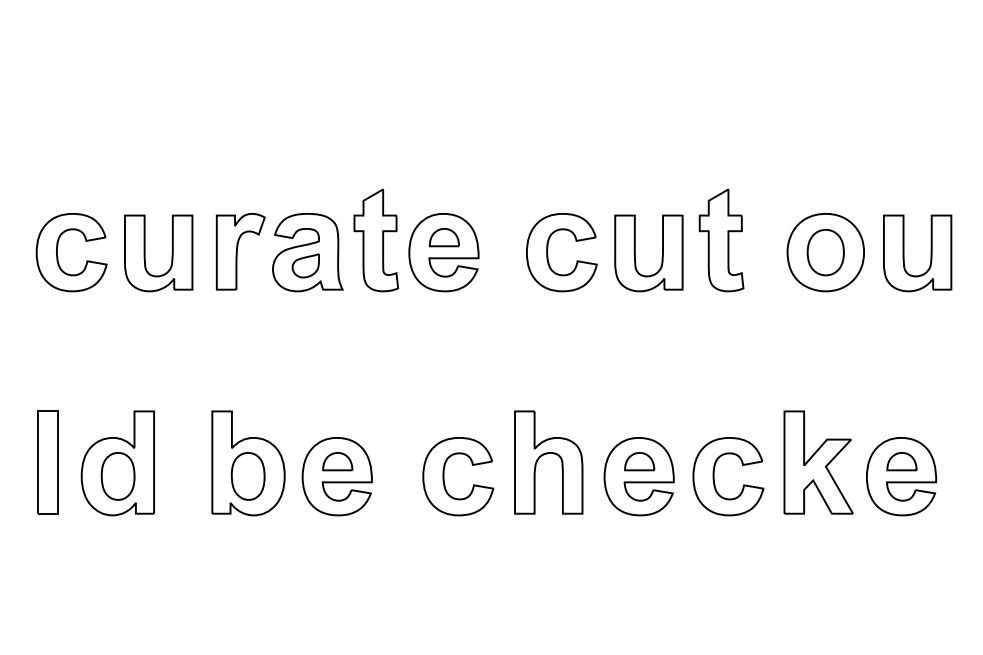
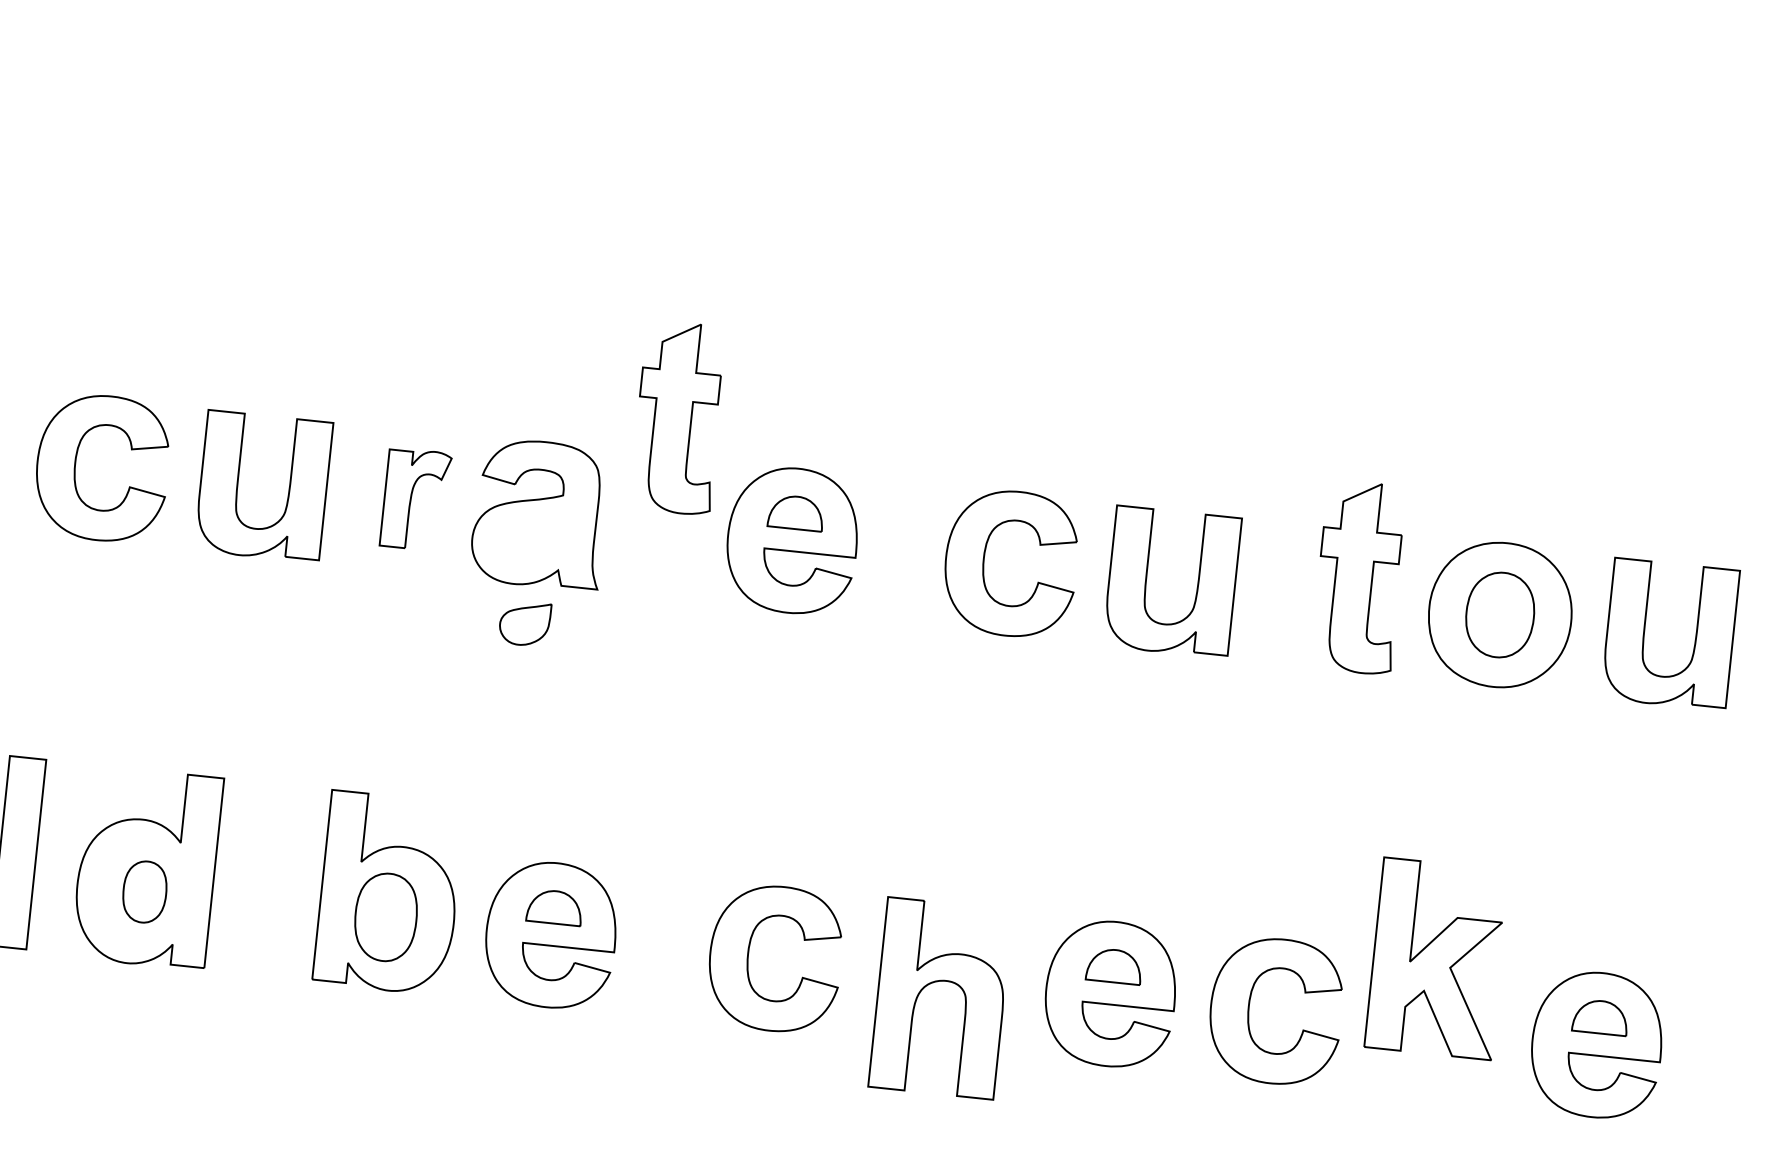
part: (376, 240) -> (678, 417), moved
part: (721, 240) -> (1359, 577), moved
part: (240, 251) -> (415, 498), size x0.7
part: (305, 265) -> (524, 622), moved
part: (547, 454) -> (939, 983), moved
part: (818, 462) -> (1437, 958), moved
part: (117, 476) -> (143, 892), size x0.7

